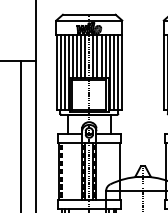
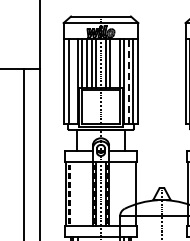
line: (101, 56) -> (114, 63), removed
line: (65, 72) -> (73, 81), removed
line: (113, 72) -> (128, 81), solid -> dashed

